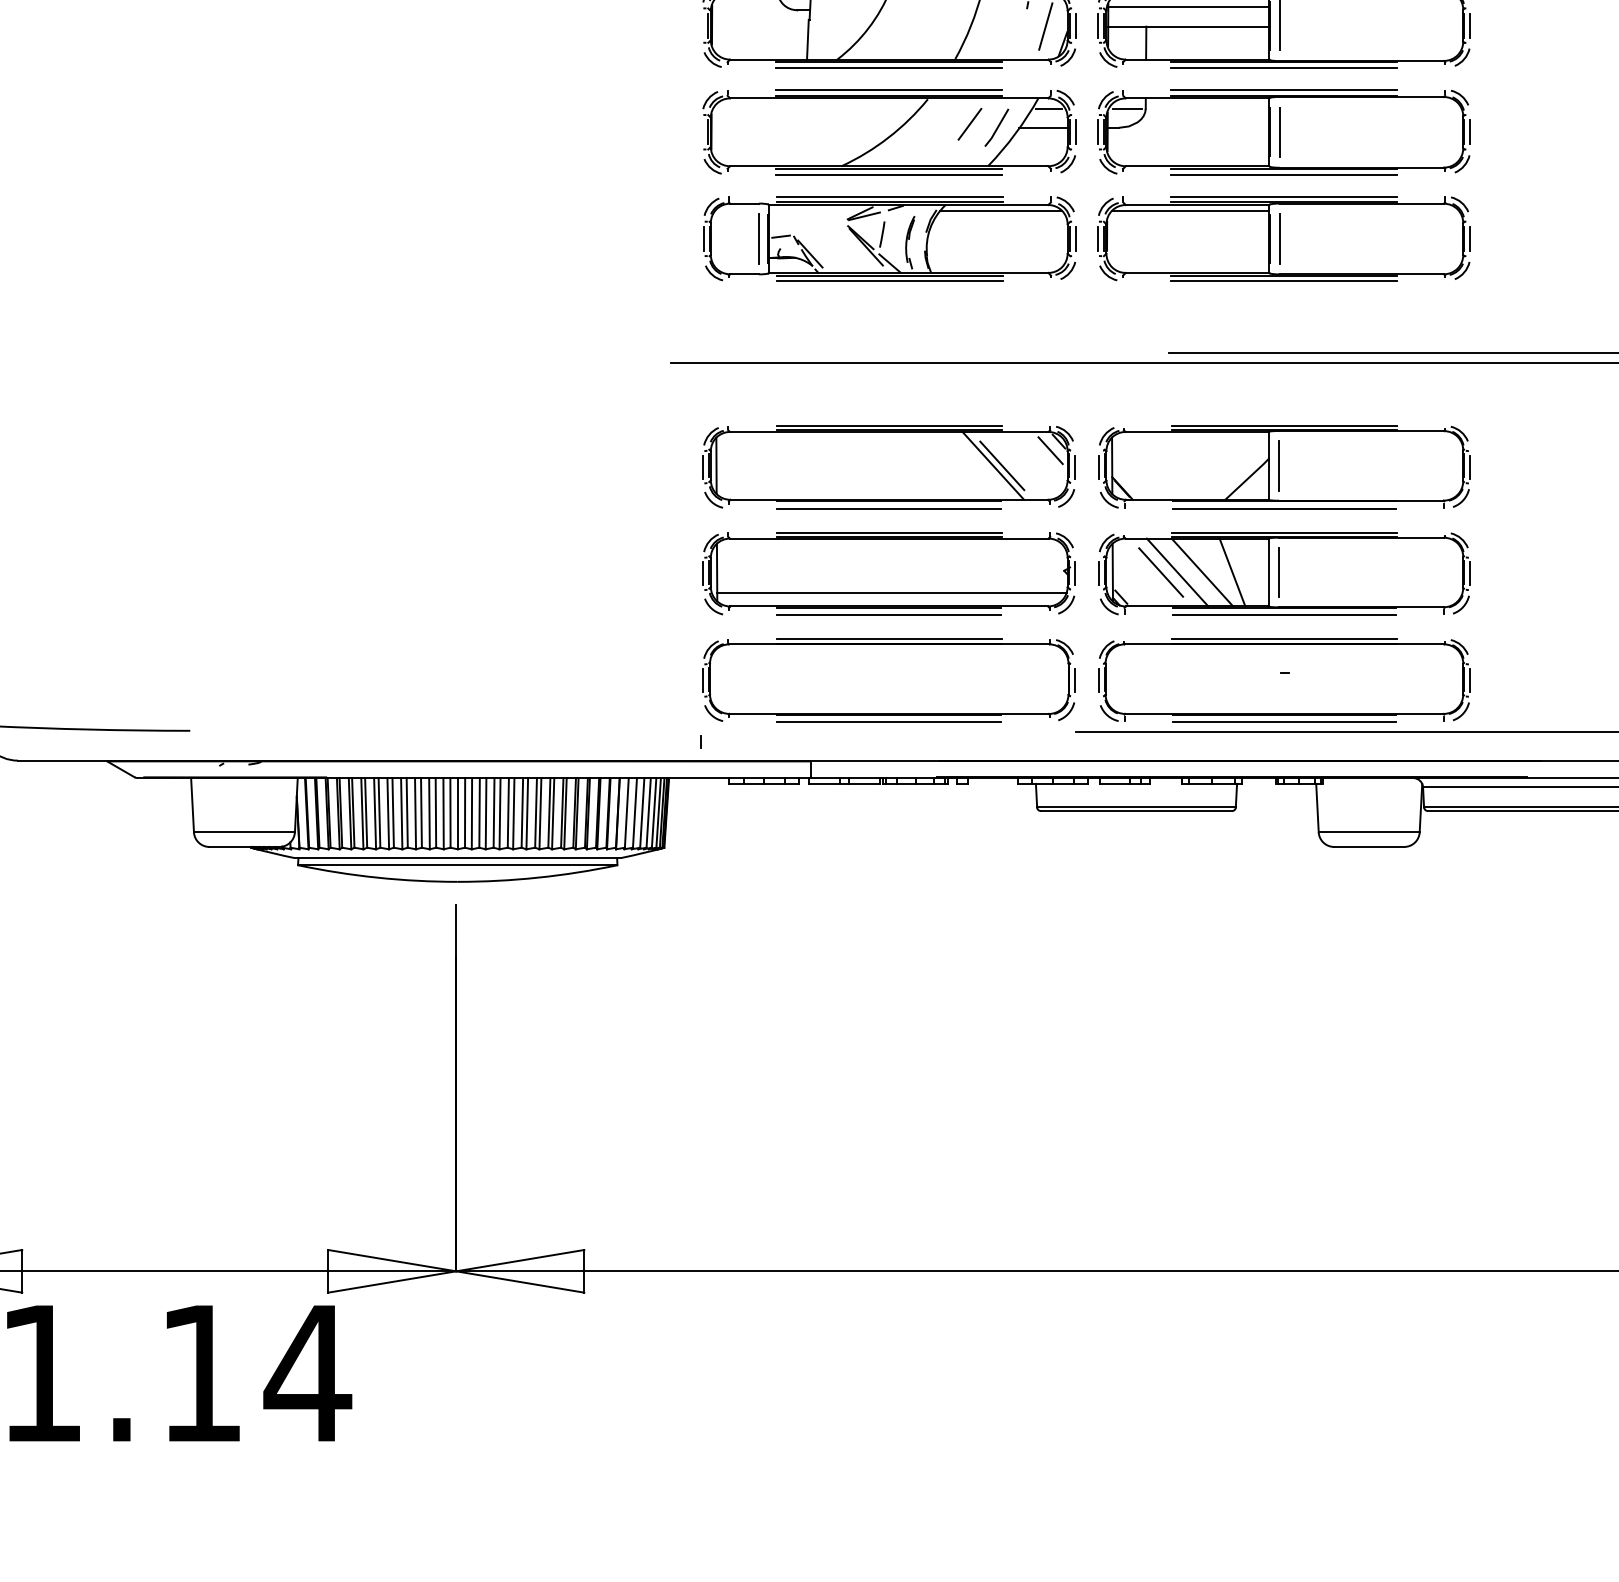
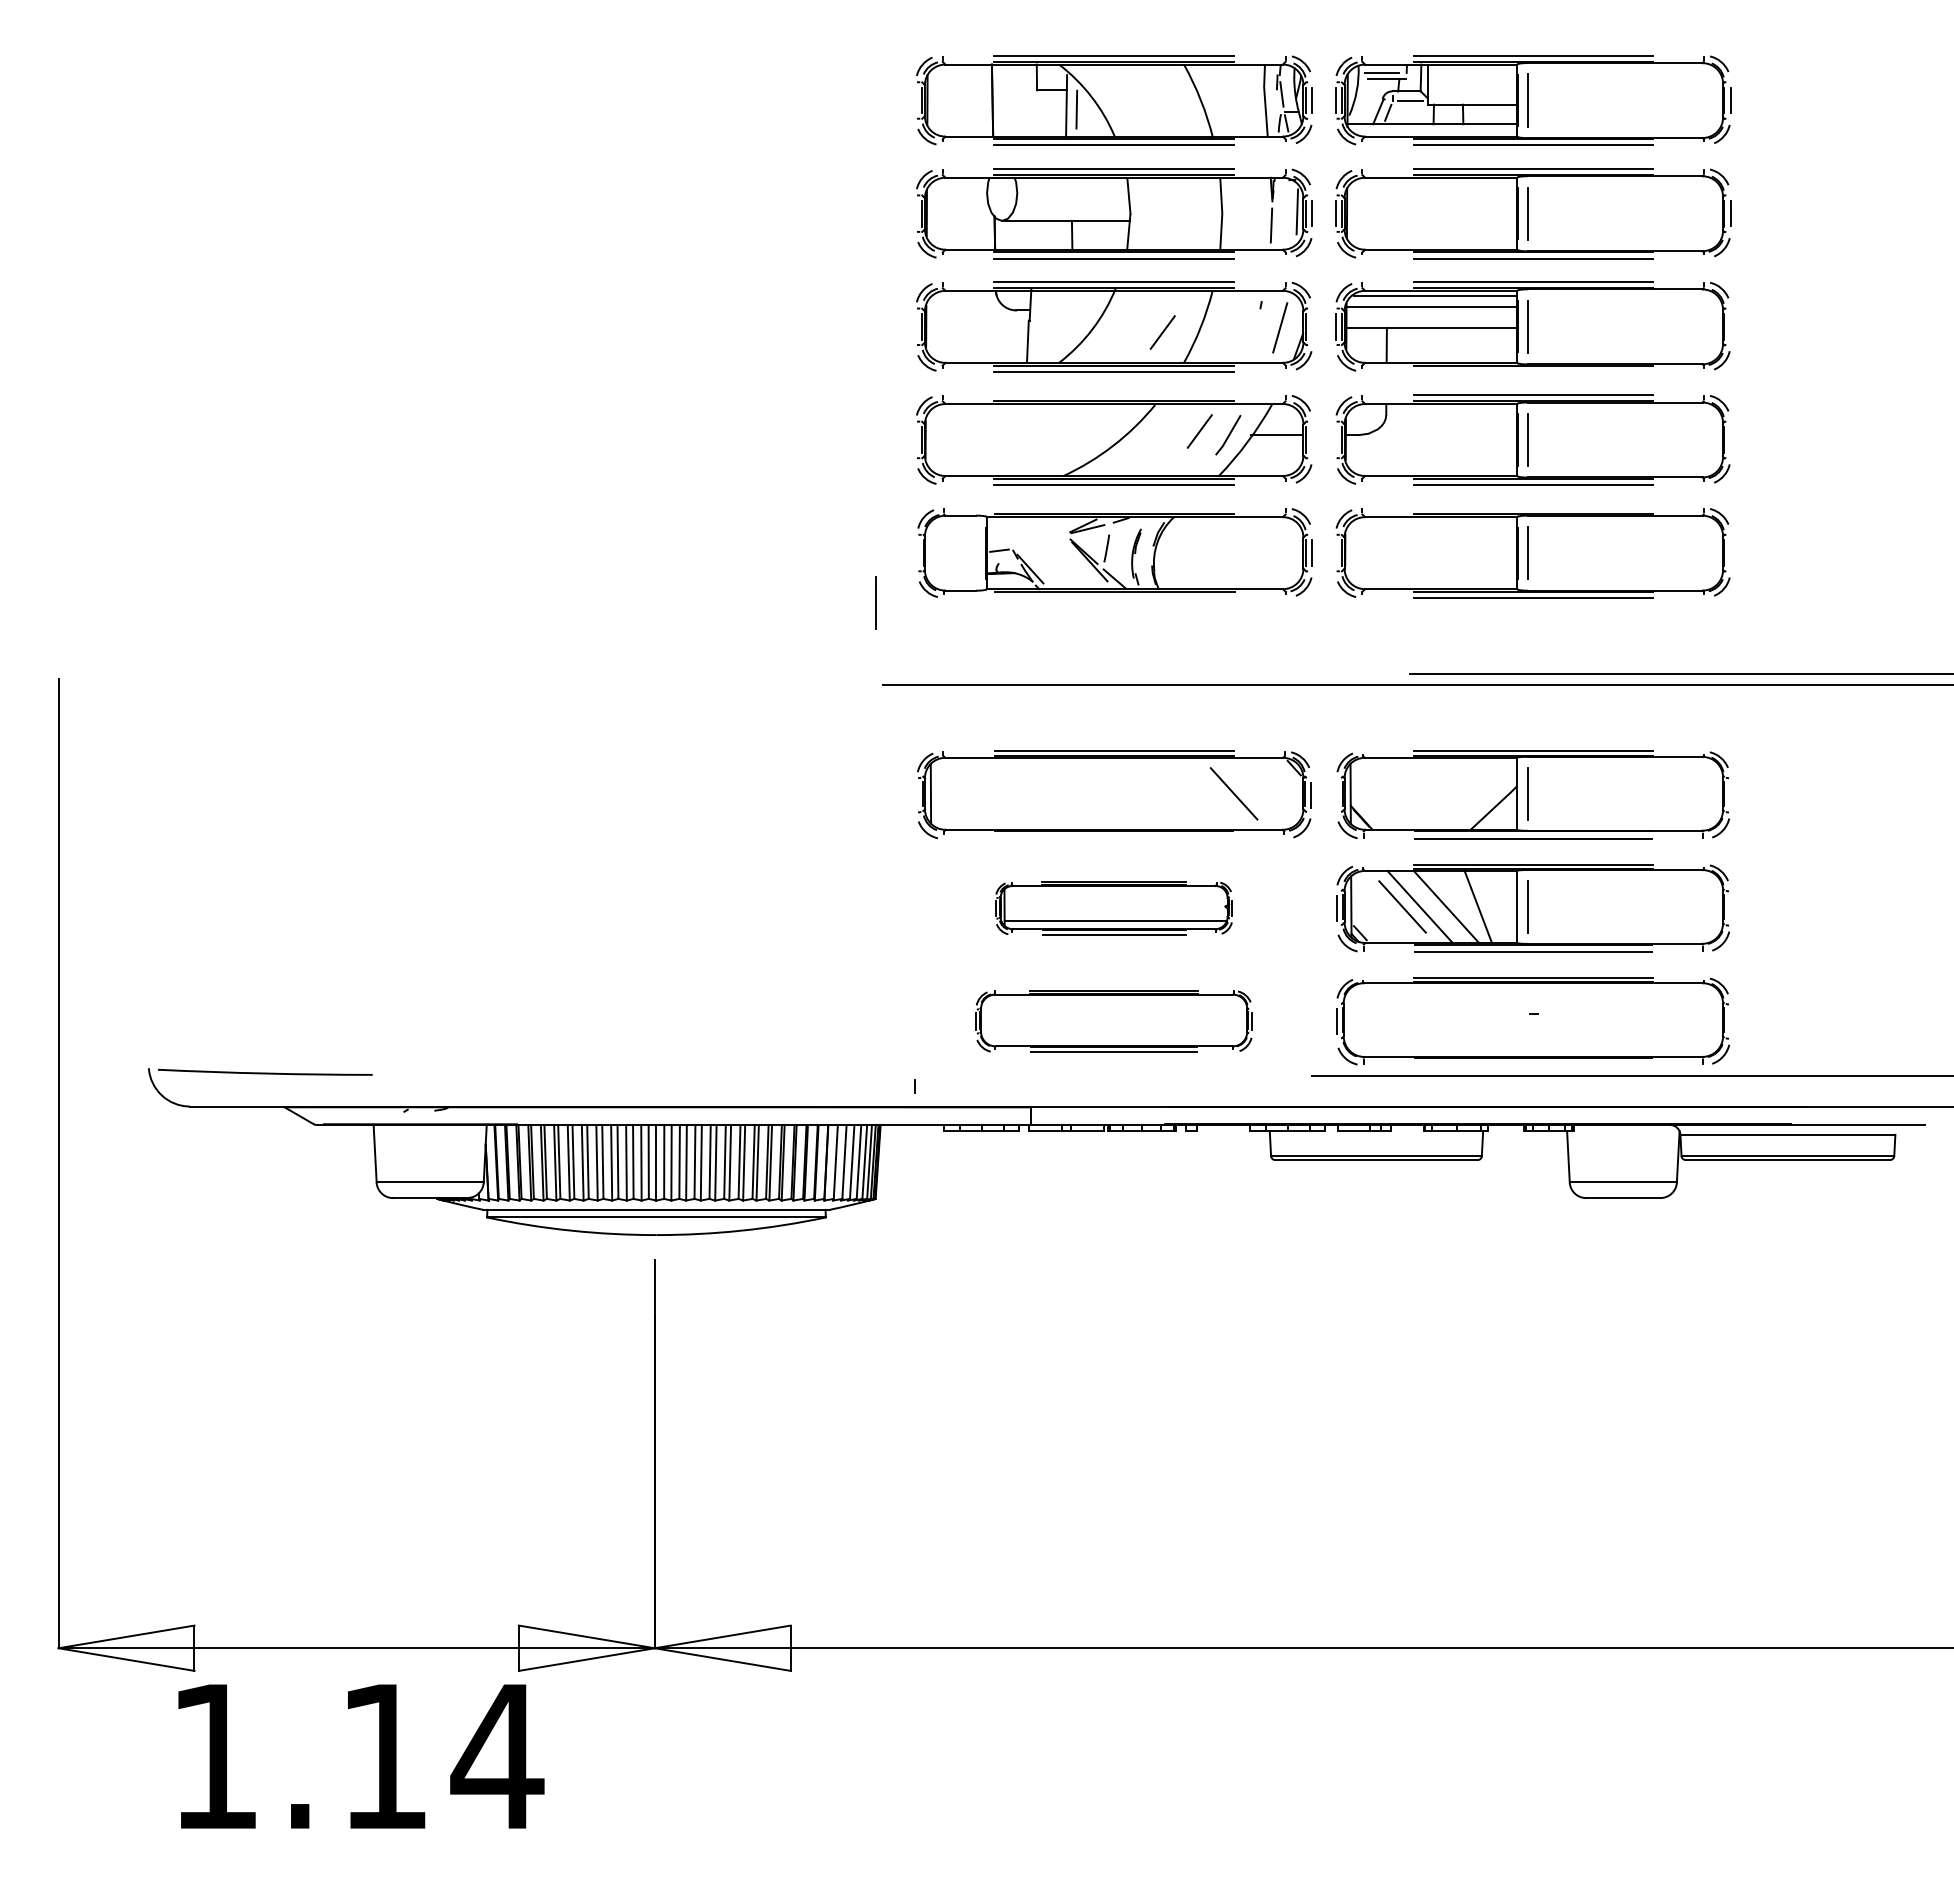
line: (1076, 25) -> (1312, 326), removed
line: (1470, 25) -> (1730, 326), removed
line: (934, 30) -> (1162, 332), added
line: (1283, 67) -> (1532, 371), removed
line: (889, 90) -> (1114, 395), removed
line: (1048, 109) -> (1283, 415), removed
line: (1127, 109) -> (1366, 415), removed
line: (1076, 131) -> (1312, 439), removed
line: (1097, 131) -> (1335, 439), removed
line: (1470, 131) -> (1730, 439), removed
line: (889, 196) -> (1114, 508), removed
line: (1283, 196) -> (1532, 508), removed
line: (1000, 211) -> (1232, 523), removed
line: (1190, 211) -> (1433, 523), removed
line: (703, 238) -> (917, 552), removed
line: (758, 238) -> (875, 602), moved
line: (1097, 238) -> (1335, 552), removed
line: (1470, 238) -> (1730, 552), removed
line: (889, 280) -> (1114, 597), removed
line: (1050, 450) -> (1285, 777), removed
line: (993, 465) -> (1224, 793), removed
line: (703, 467) -> (917, 795), removed
line: (1098, 467) -> (1336, 795), removed
line: (1470, 467) -> (1730, 795), removed
line: (889, 508) -> (1114, 839), removed
part: (888, 573) -> (1113, 908), size x0.6
line: (1470, 573) -> (1730, 908), removed
part: (888, 680) -> (1113, 1021), size x0.7
line: (1470, 680) -> (1730, 1021), removed
line: (1284, 721) -> (1533, 1065), removed

